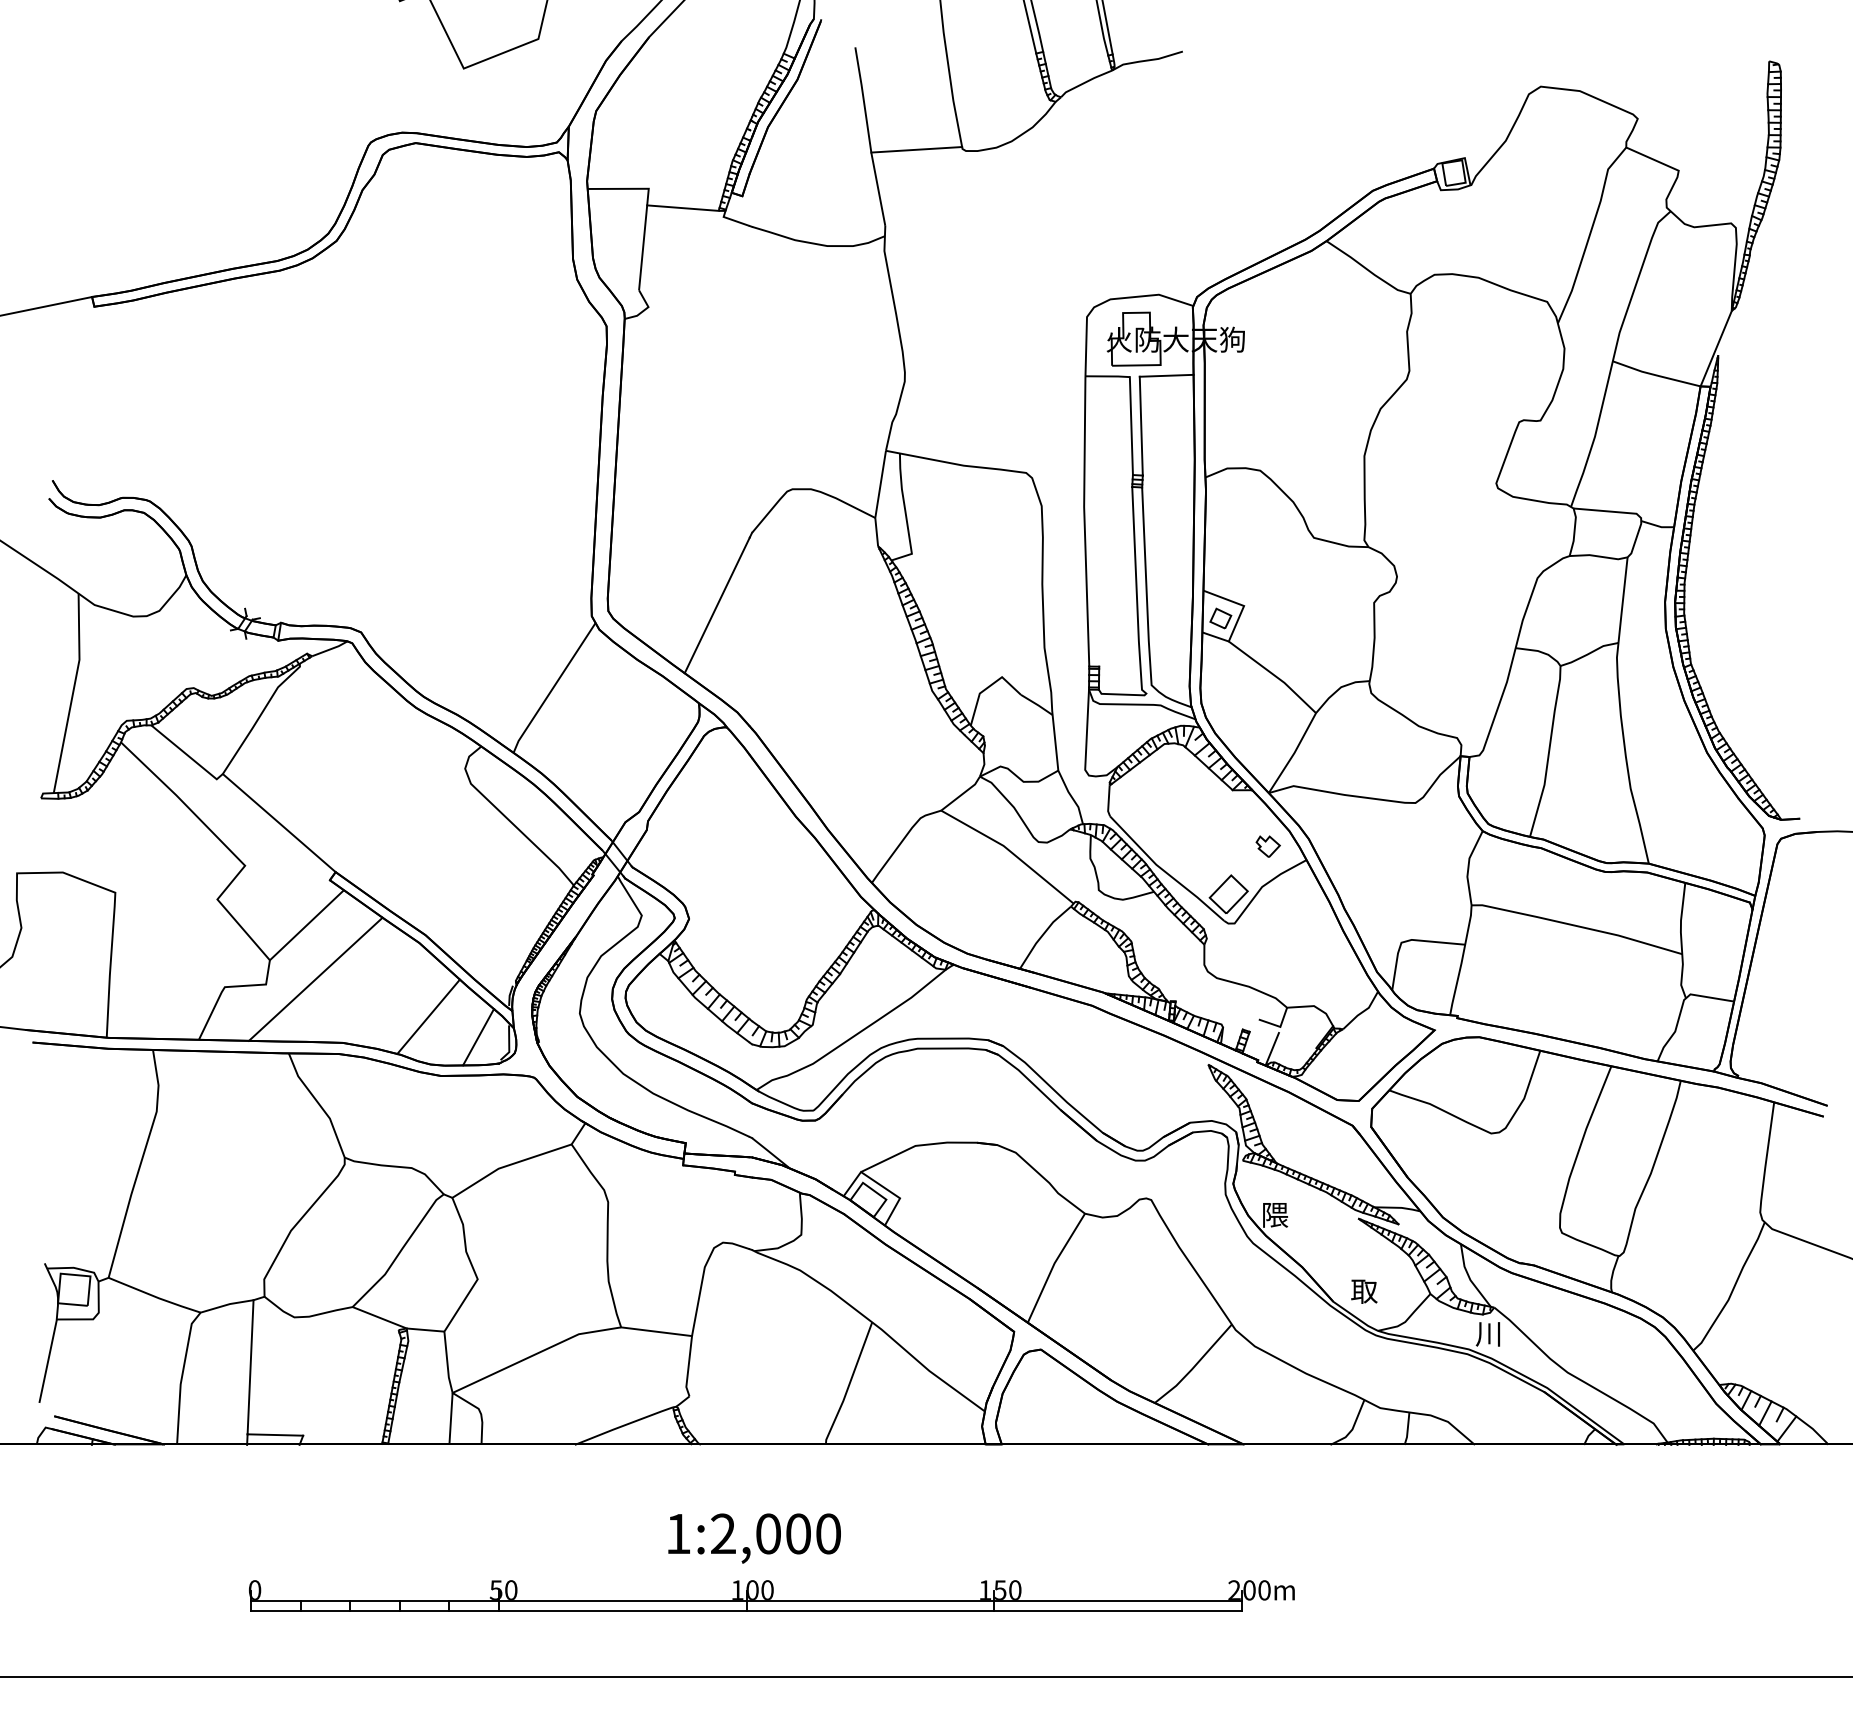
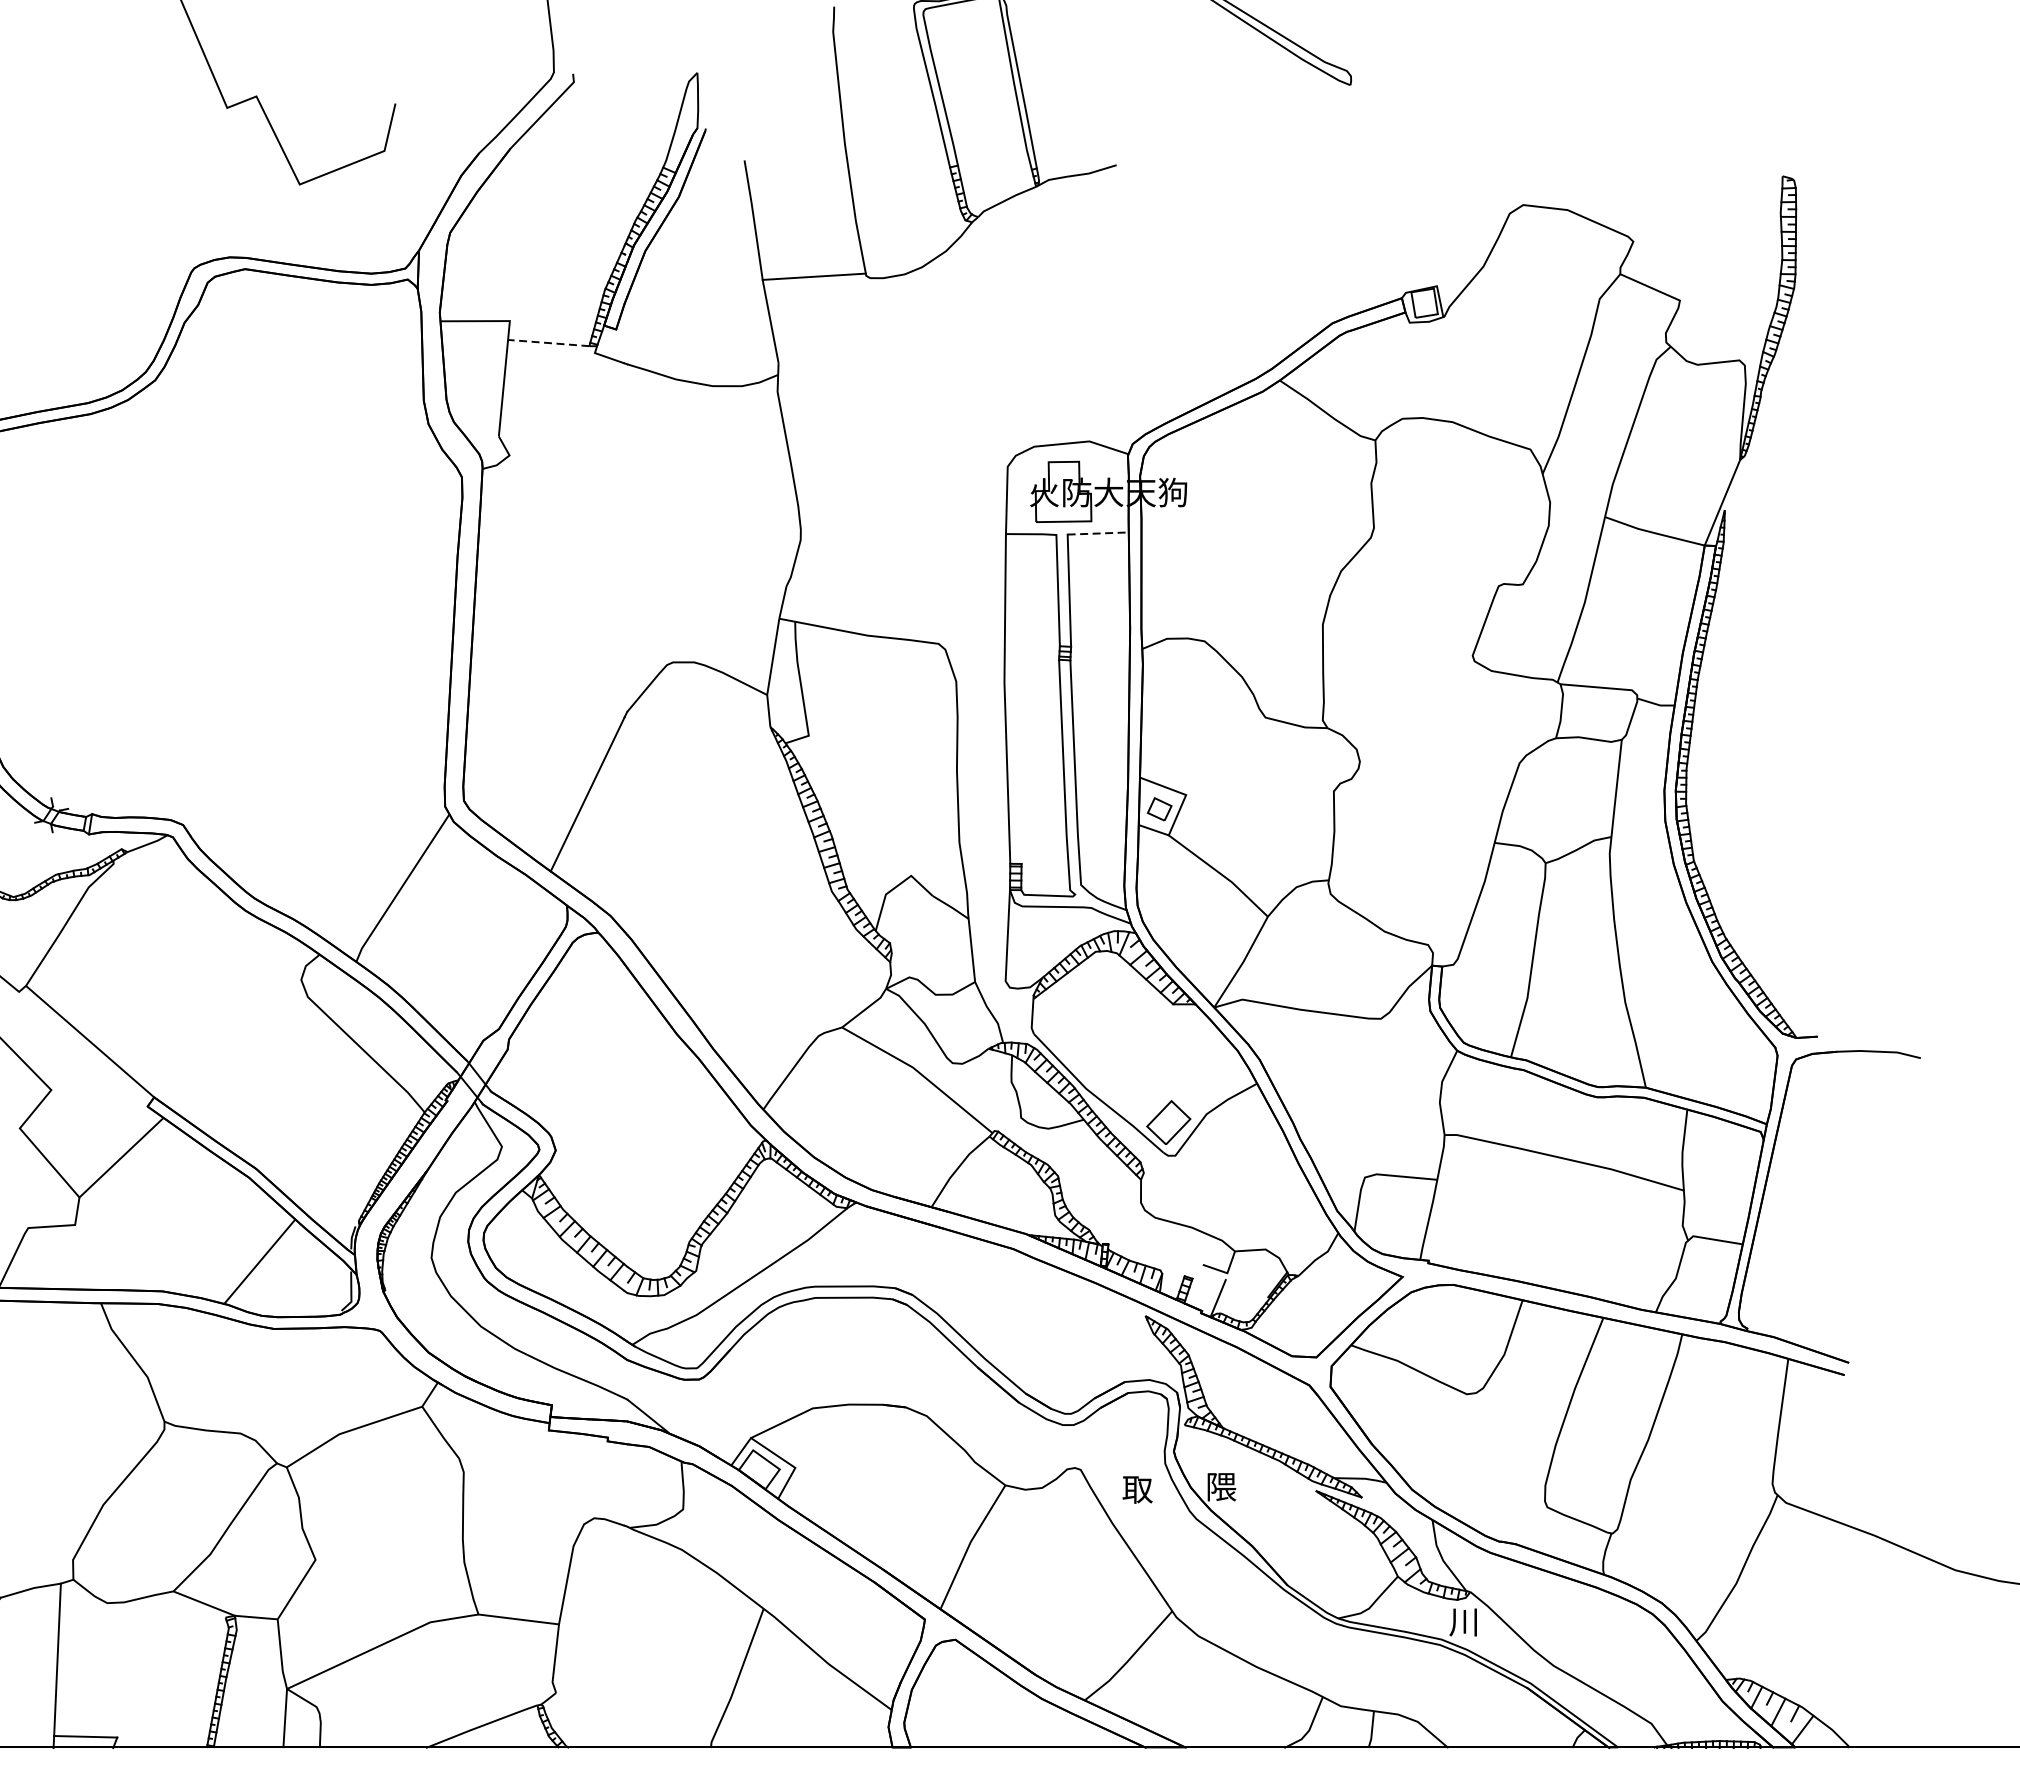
line: (682, 208) -> (548, 343), solid -> dashed
line: (1166, 375) -> (1098, 533), solid -> dashed
part: (1267, 846) -> (1212, 1068), removed
line: (315, 978) -> (131, 1218), removed
line: (478, 1037) -> (316, 1285), removed
text: (1364, 1291) -> (1137, 1489), moved

